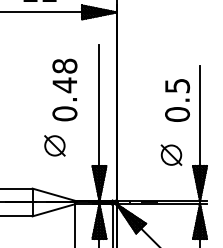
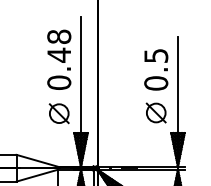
text: (64, 89) -> (58, 59), moved
part: (54, 145) -> (58, 113), moved
part: (171, 154) -> (156, 112), moved

